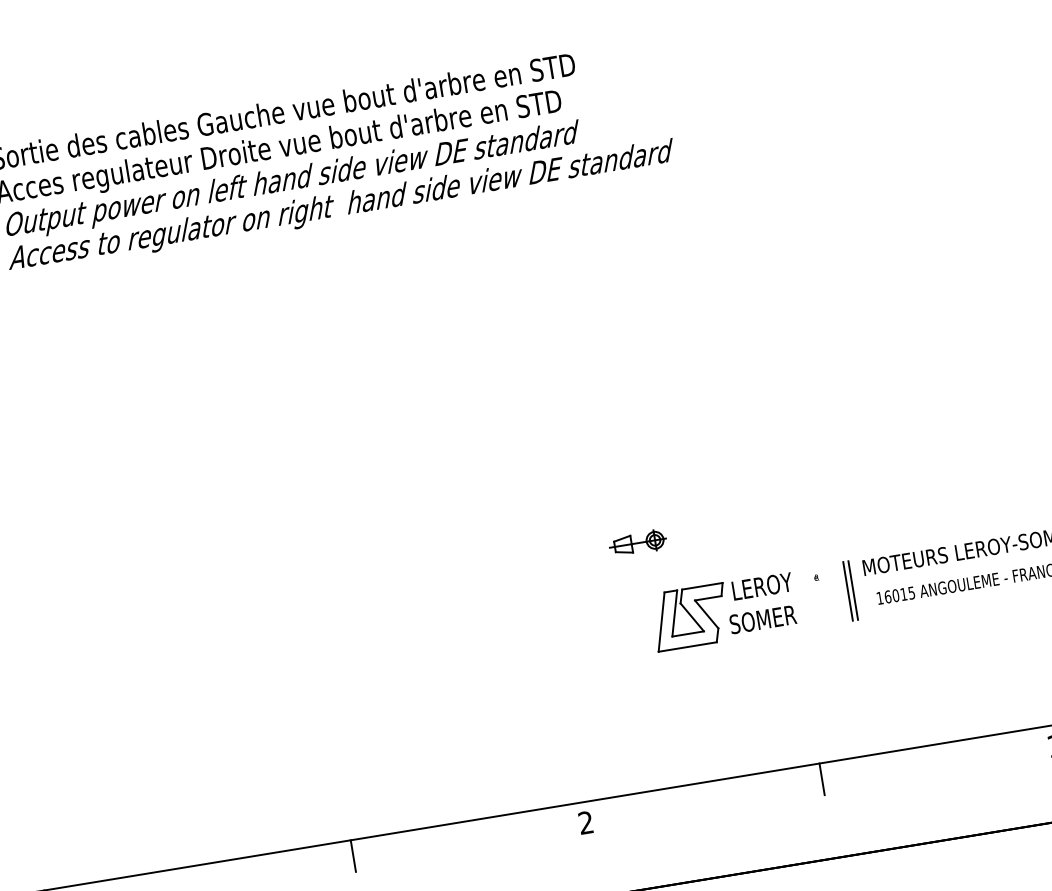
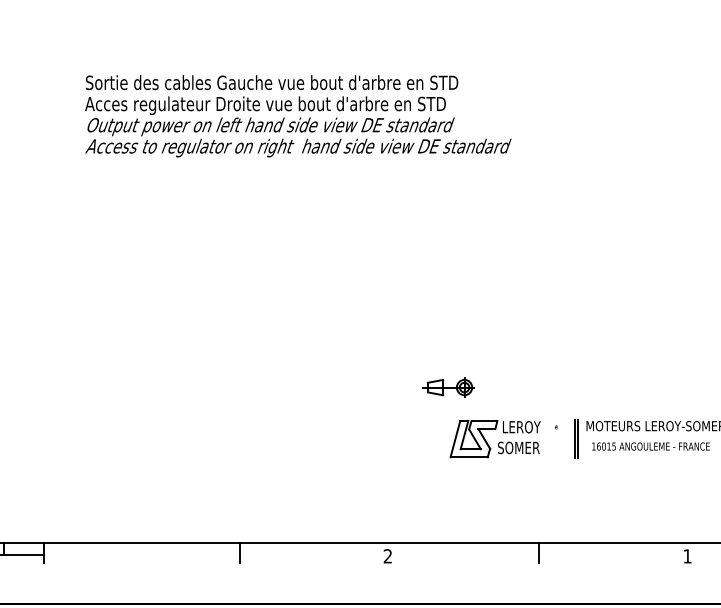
part: (637, 543) -> (448, 387), size x1.43

